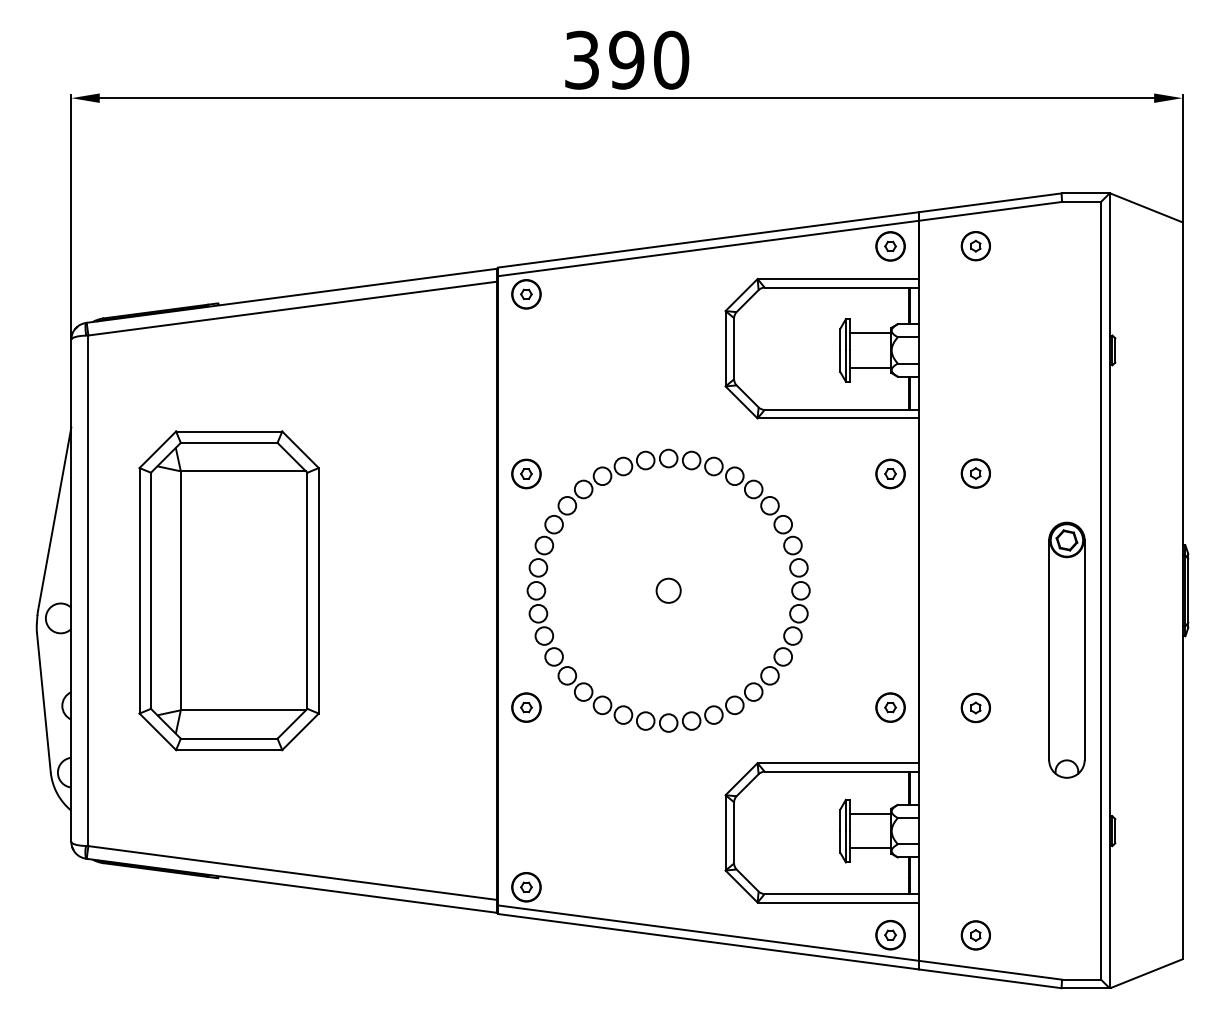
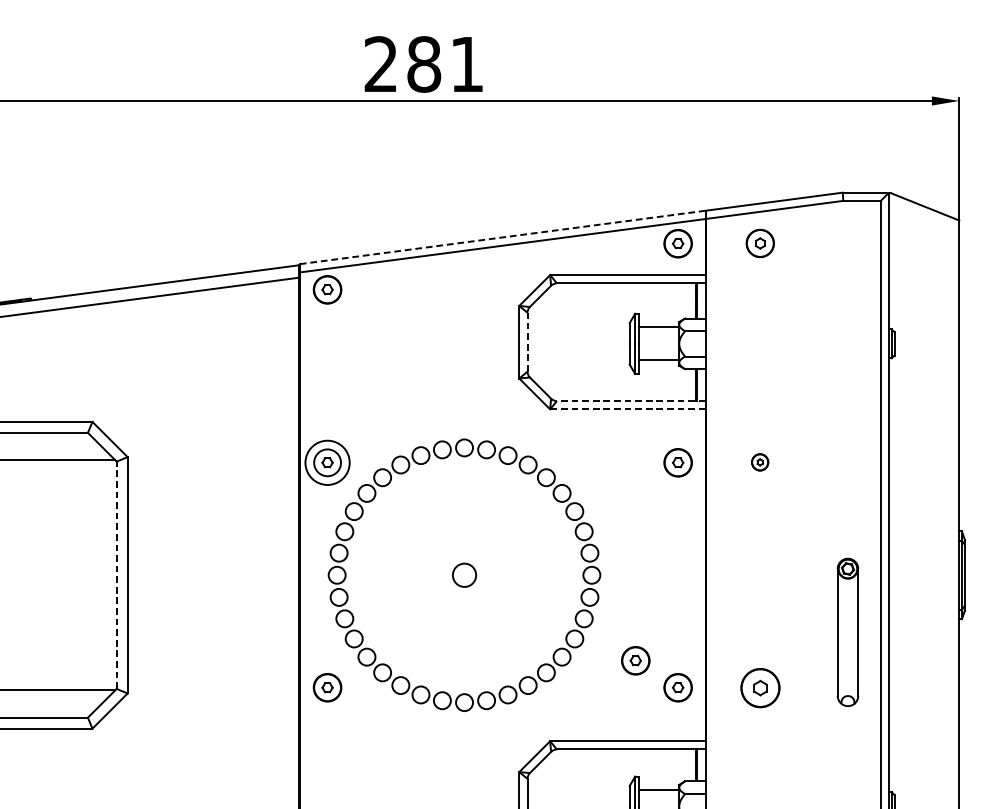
text: (627, 59) -> (424, 63), 390 -> 281
line: (708, 239) -> (502, 237), solid -> dashed
line: (734, 348) -> (527, 341), solid -> dashed
line: (841, 409) -> (630, 400), solid -> dashed
line: (838, 418) -> (628, 409), solid -> dashed
circle: (526, 473) -> (327, 462), size x1.6
part: (975, 473) -> (759, 462), size x0.6
line: (307, 590) -> (116, 574), solid -> dashed
part: (1066, 649) -> (847, 631), size x0.6
part: (846, 679) -> (635, 660), added
part: (975, 707) -> (759, 687), size x1.4

